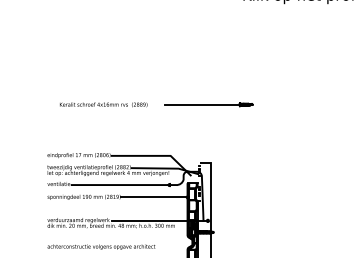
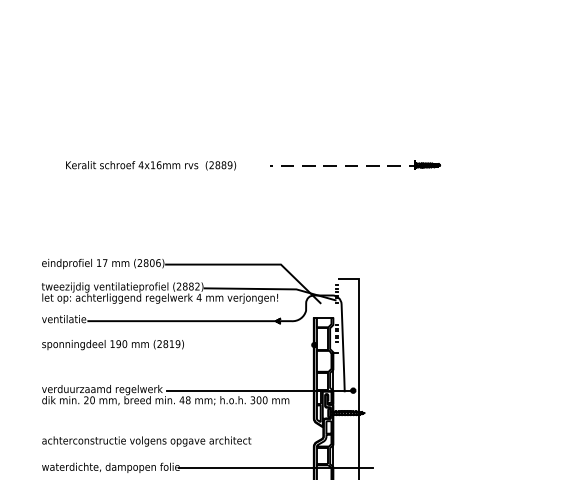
line: (203, 104) -> (344, 164), solid -> dashed
line: (154, 197) -> (249, 345), removed

